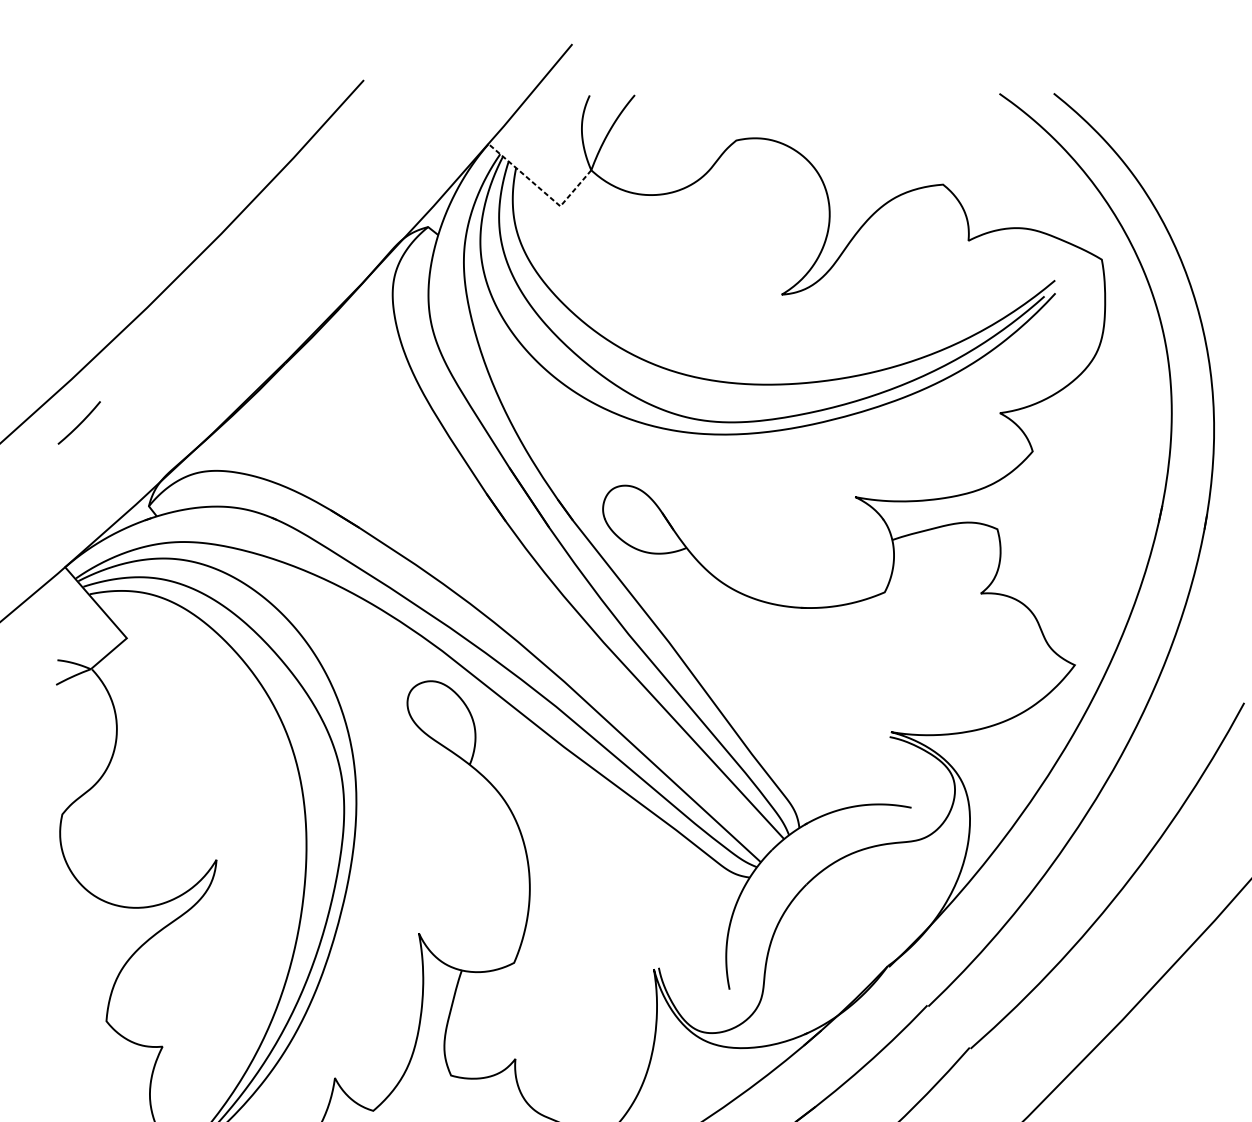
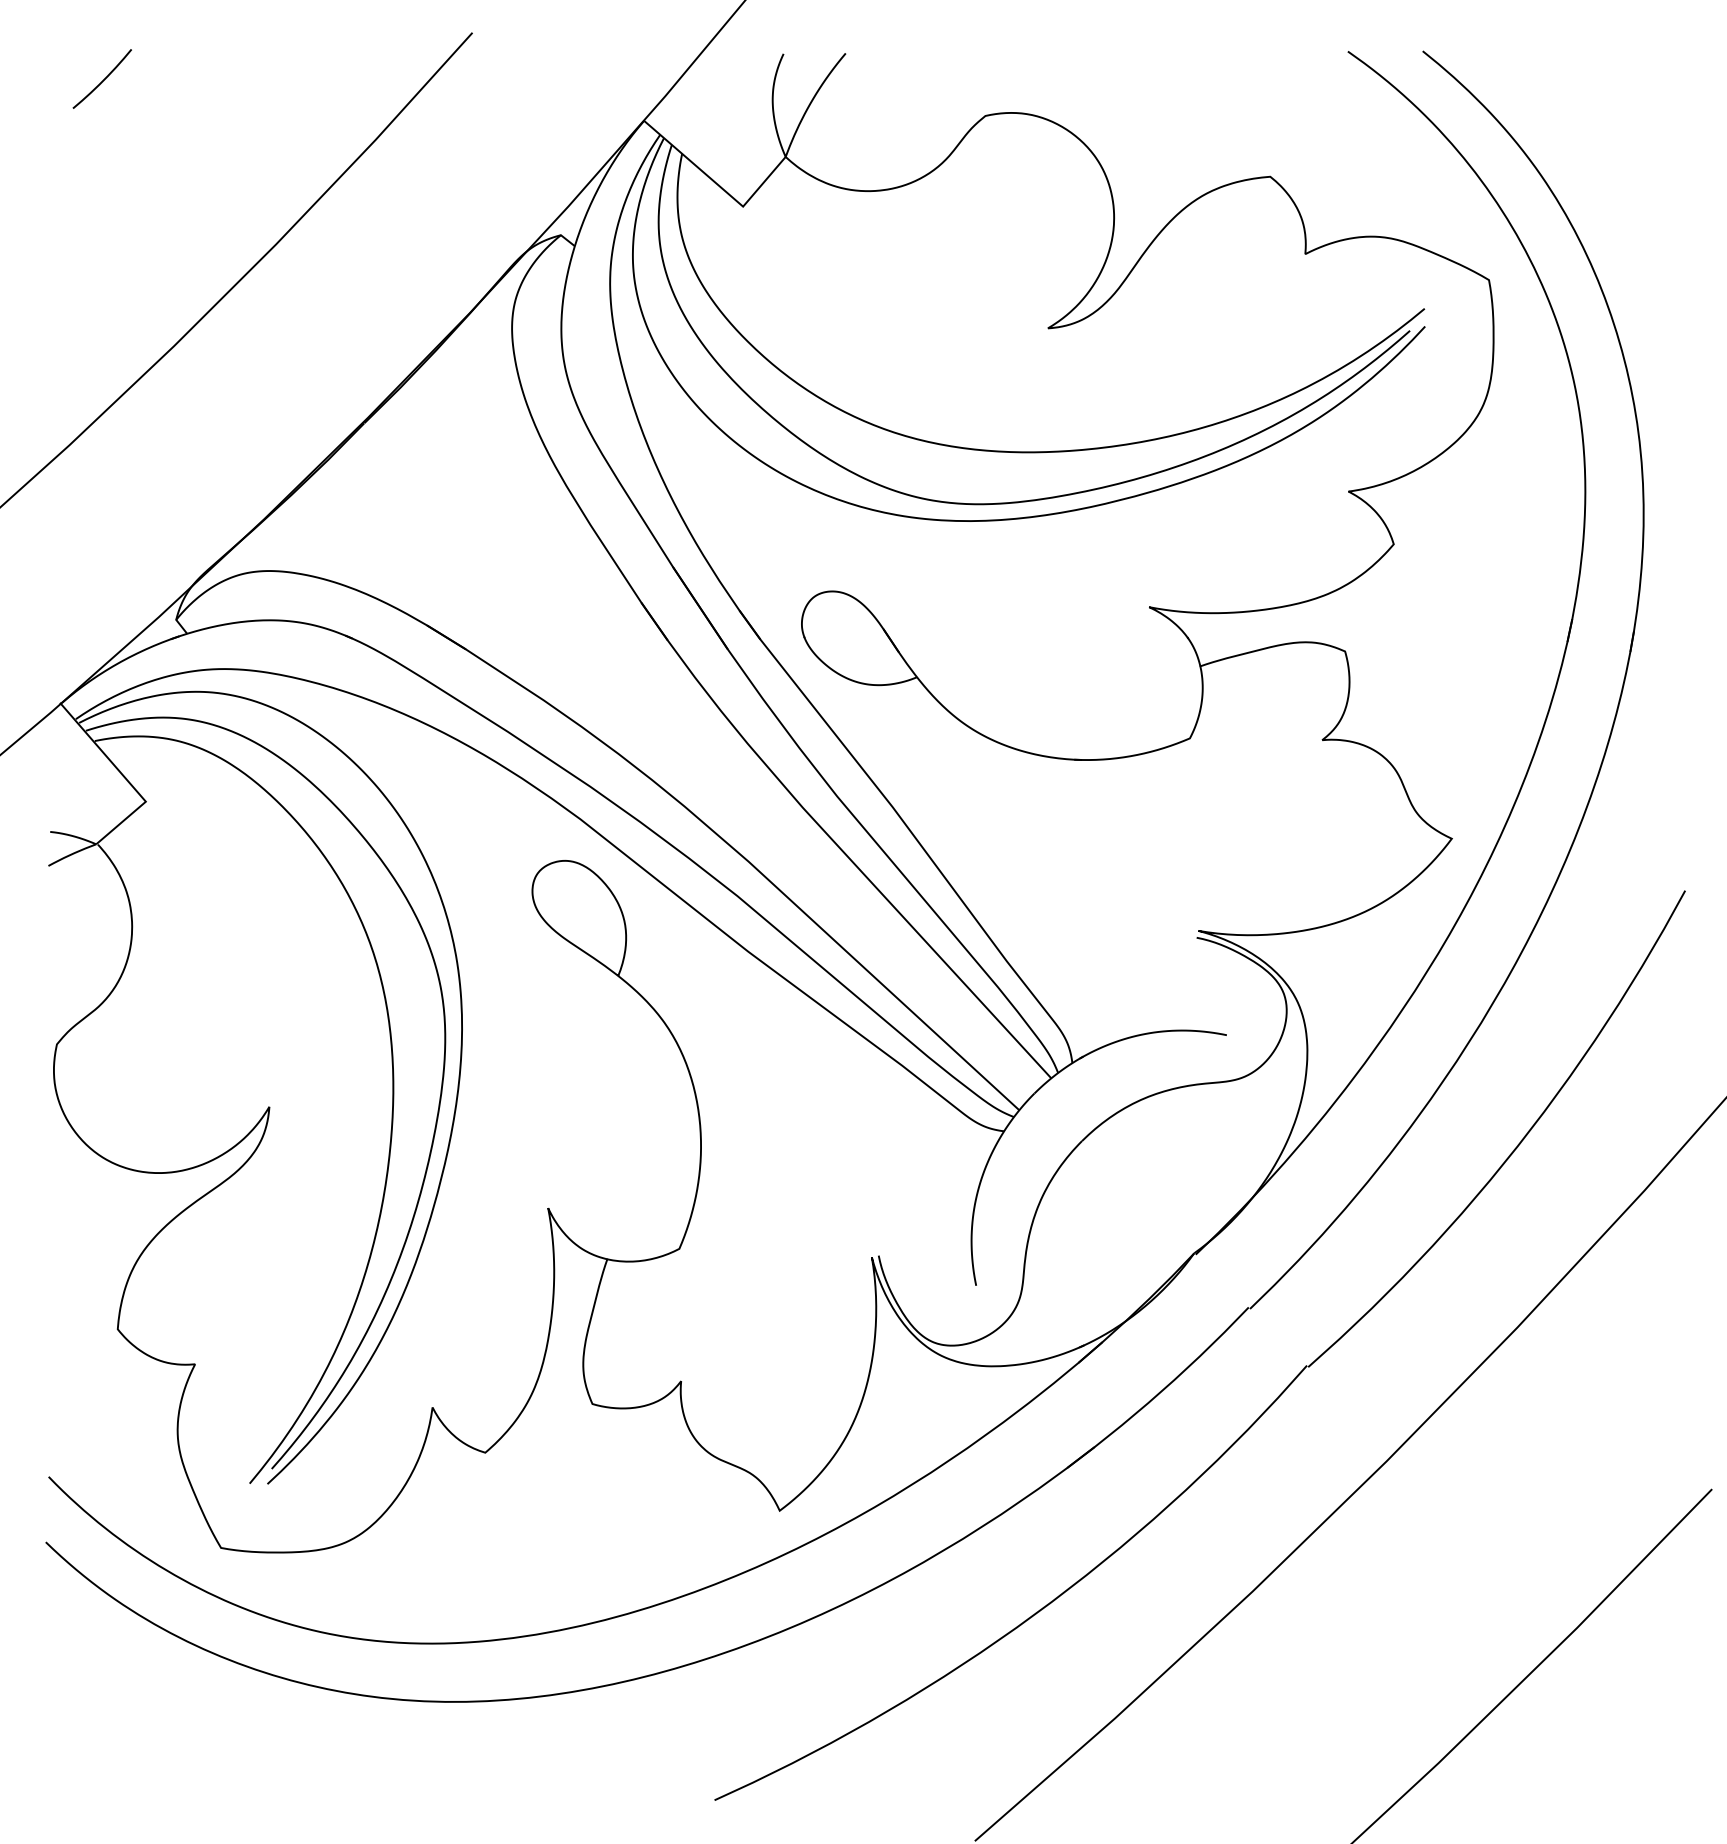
line: (542, 190) -> (718, 185), dashed -> solid
curve: (80, 423) -> (103, 79), moved

